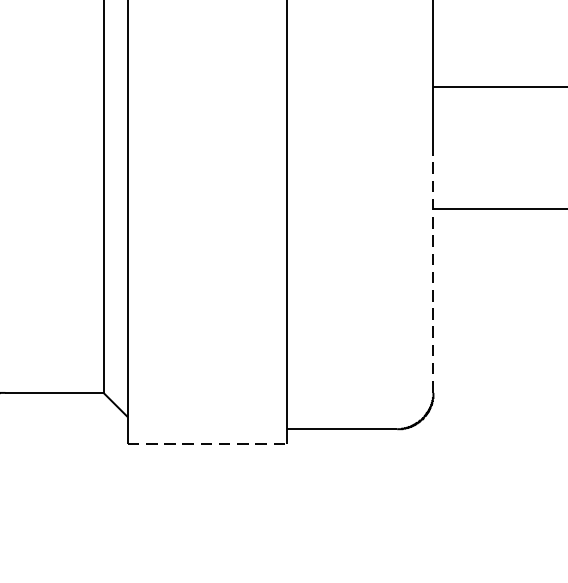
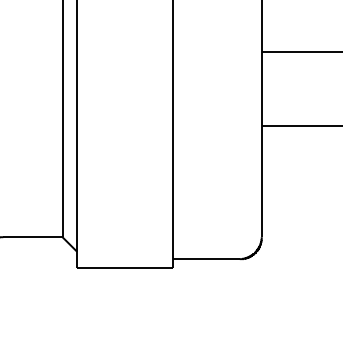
line: (433, 269) -> (261, 162), dashed -> solid
line: (207, 444) -> (125, 268), dashed -> solid

